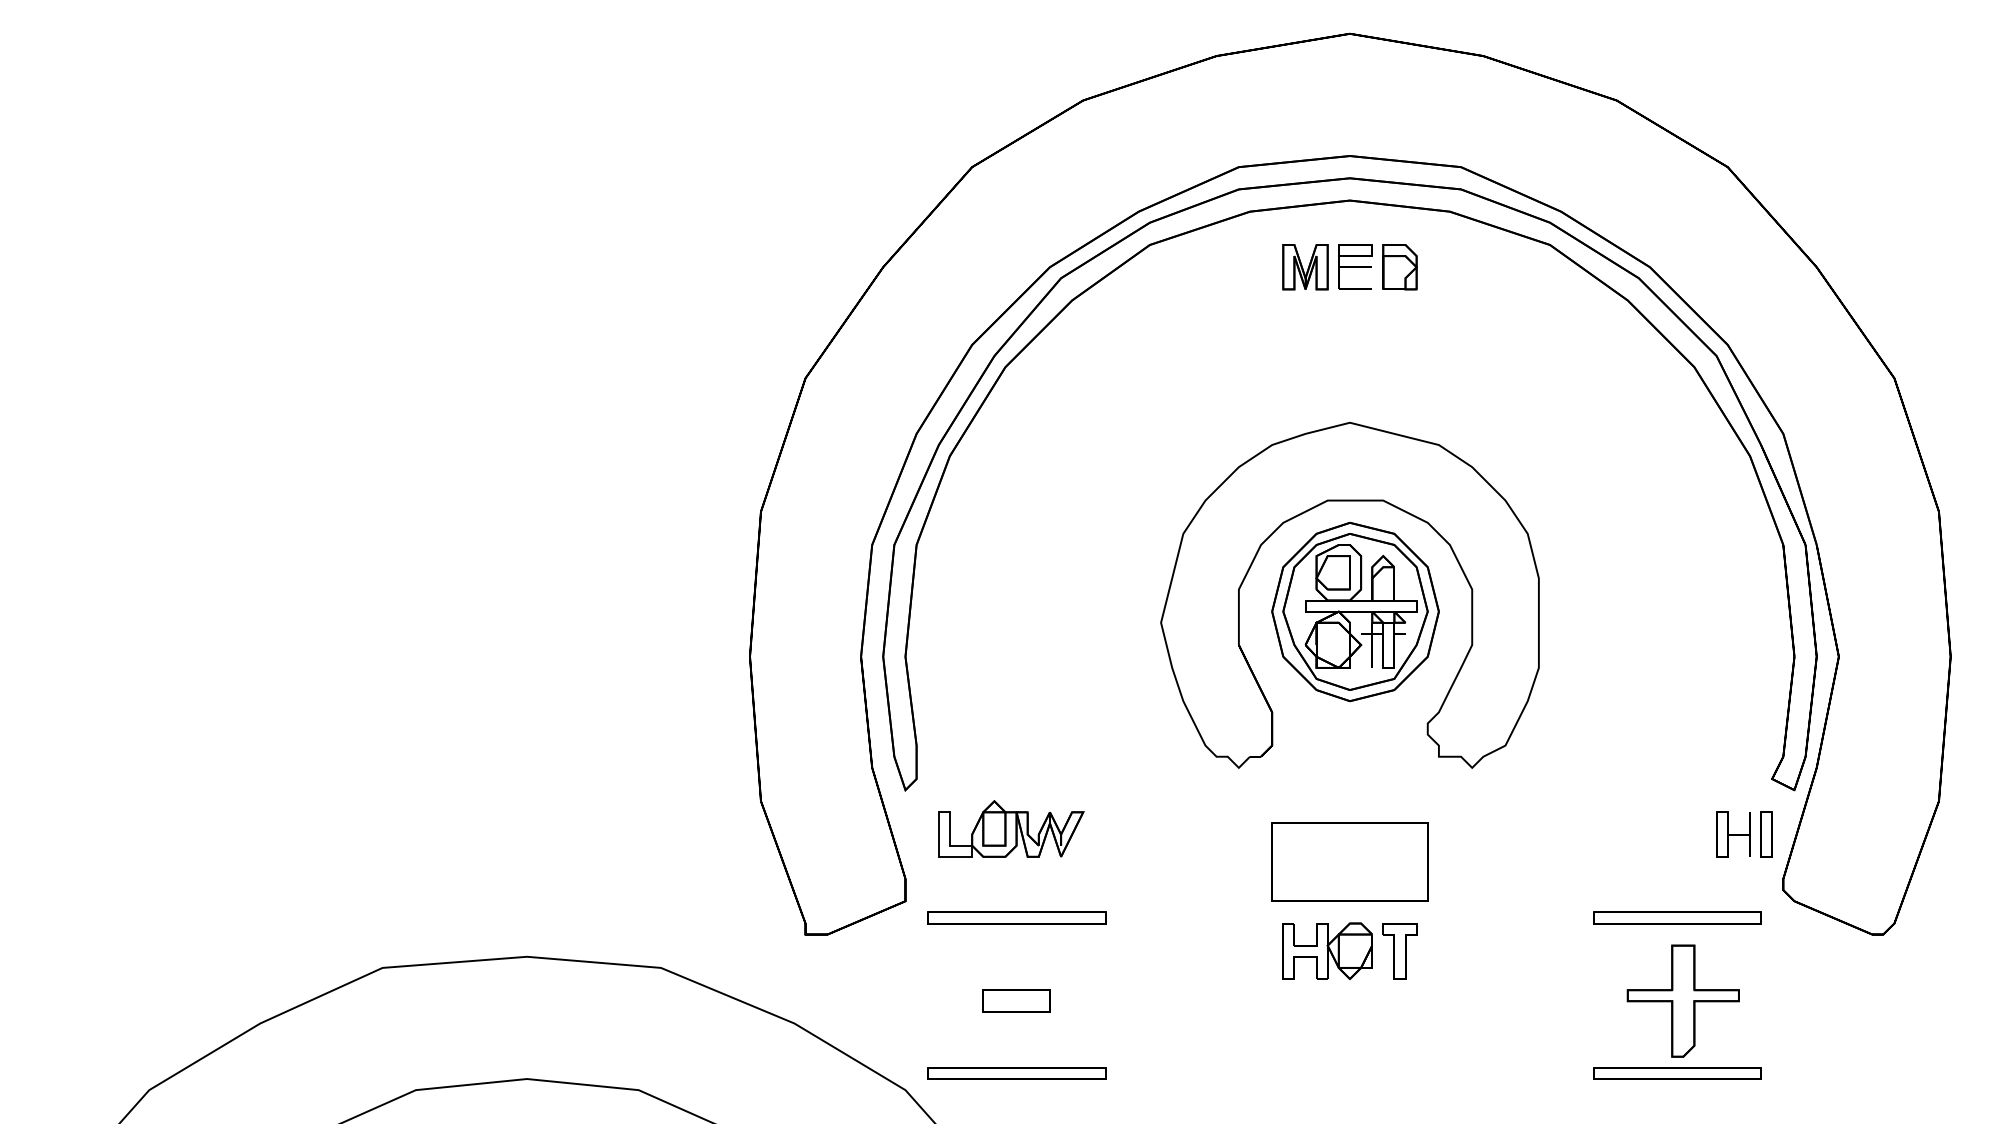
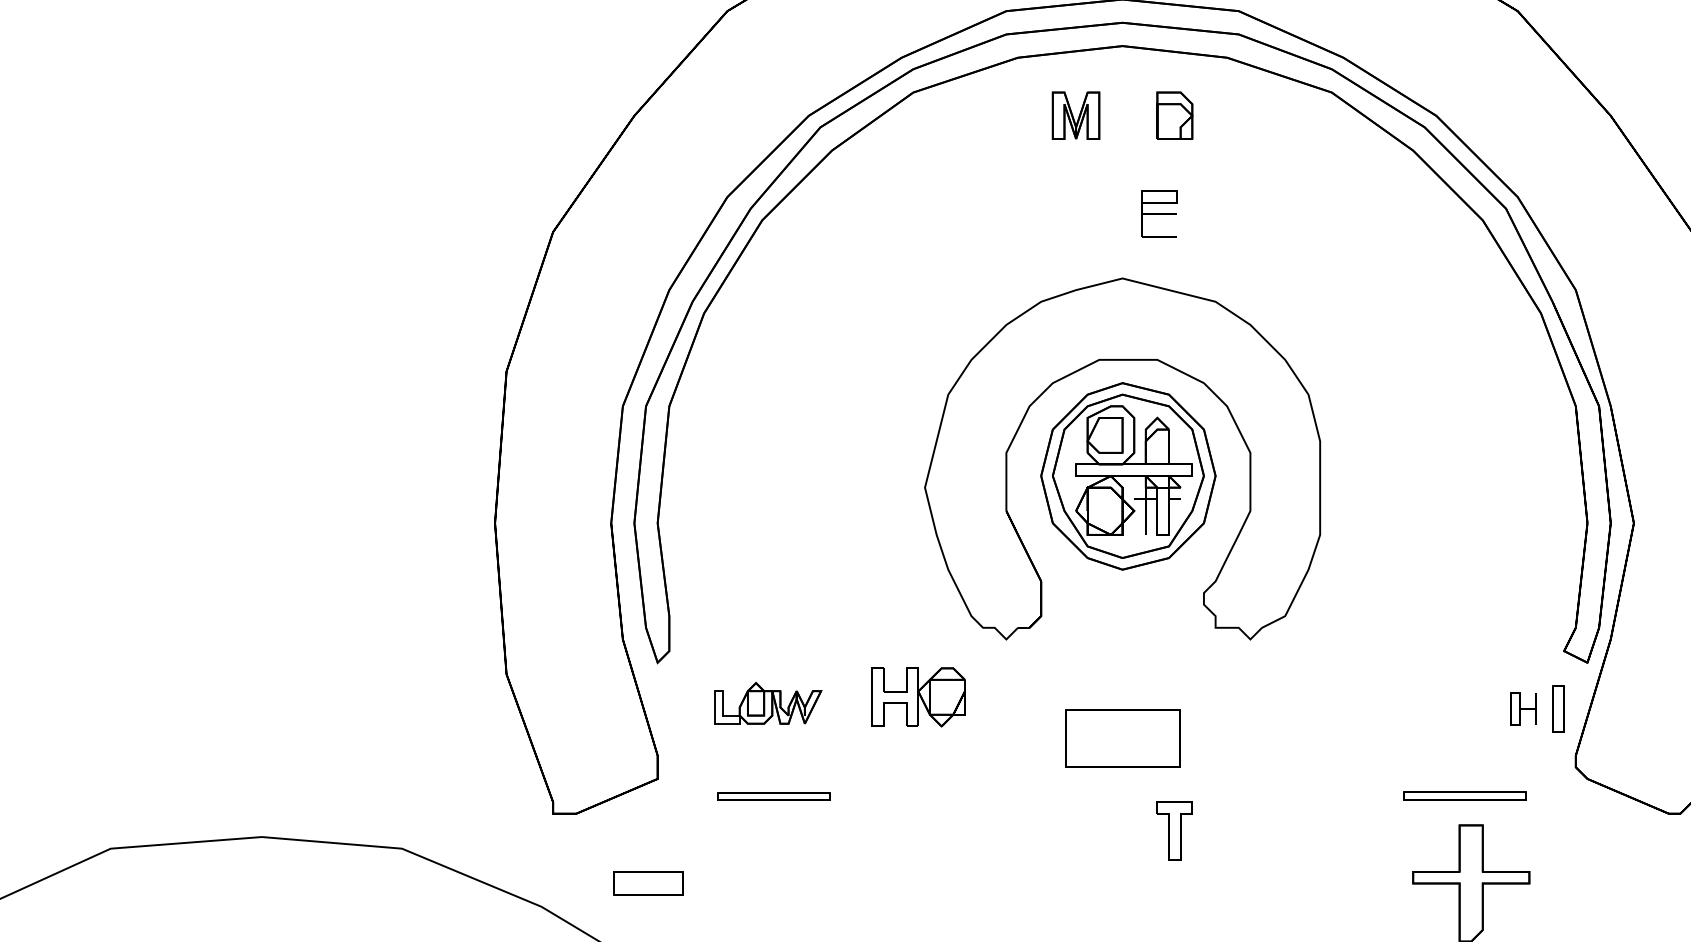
part: (1355, 266) -> (1159, 213), moved
part: (1011, 828) -> (768, 702), size x0.7
part: (1733, 834) -> (1523, 709), size x0.7
part: (1349, 861) -> (1122, 737), size x0.7
part: (1016, 917) -> (773, 795), size x0.6
part: (1677, 917) -> (1465, 795), size x0.7
part: (1327, 950) -> (918, 696), moved
part: (1016, 1000) -> (648, 882), moved

